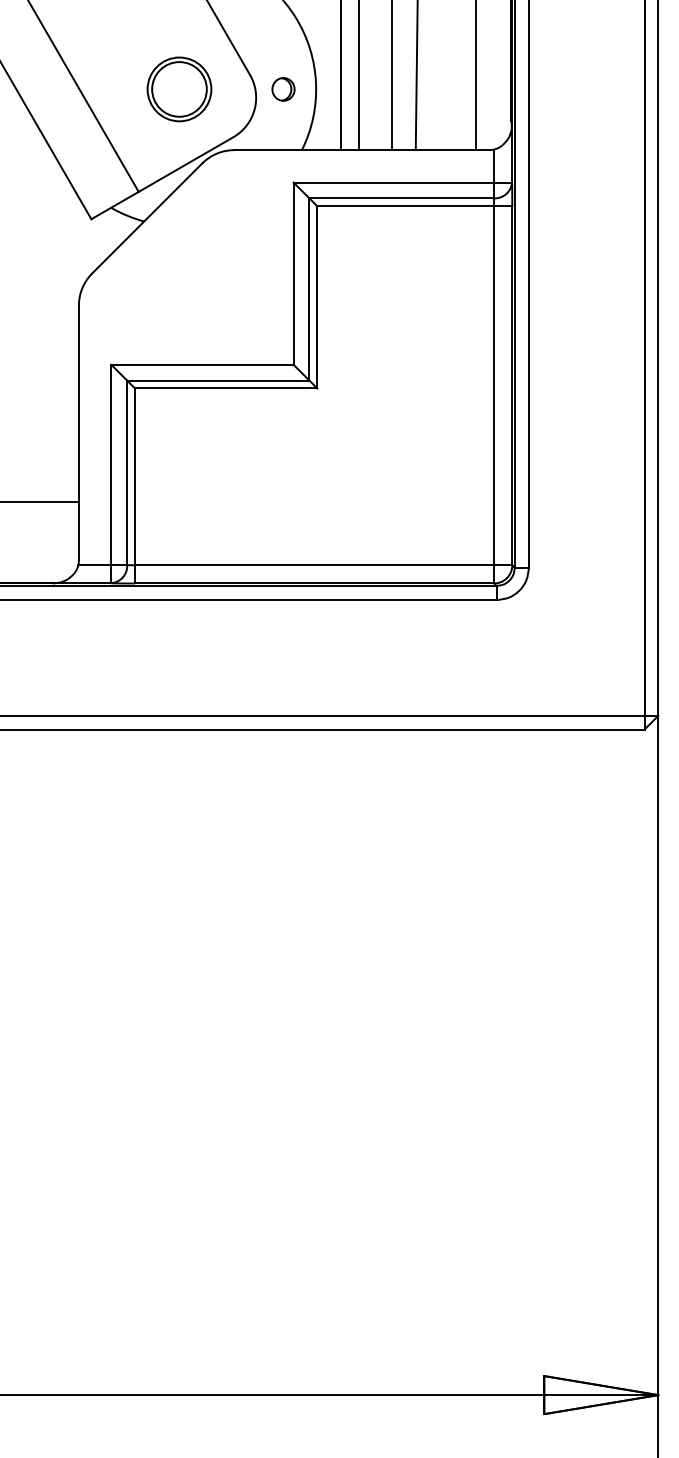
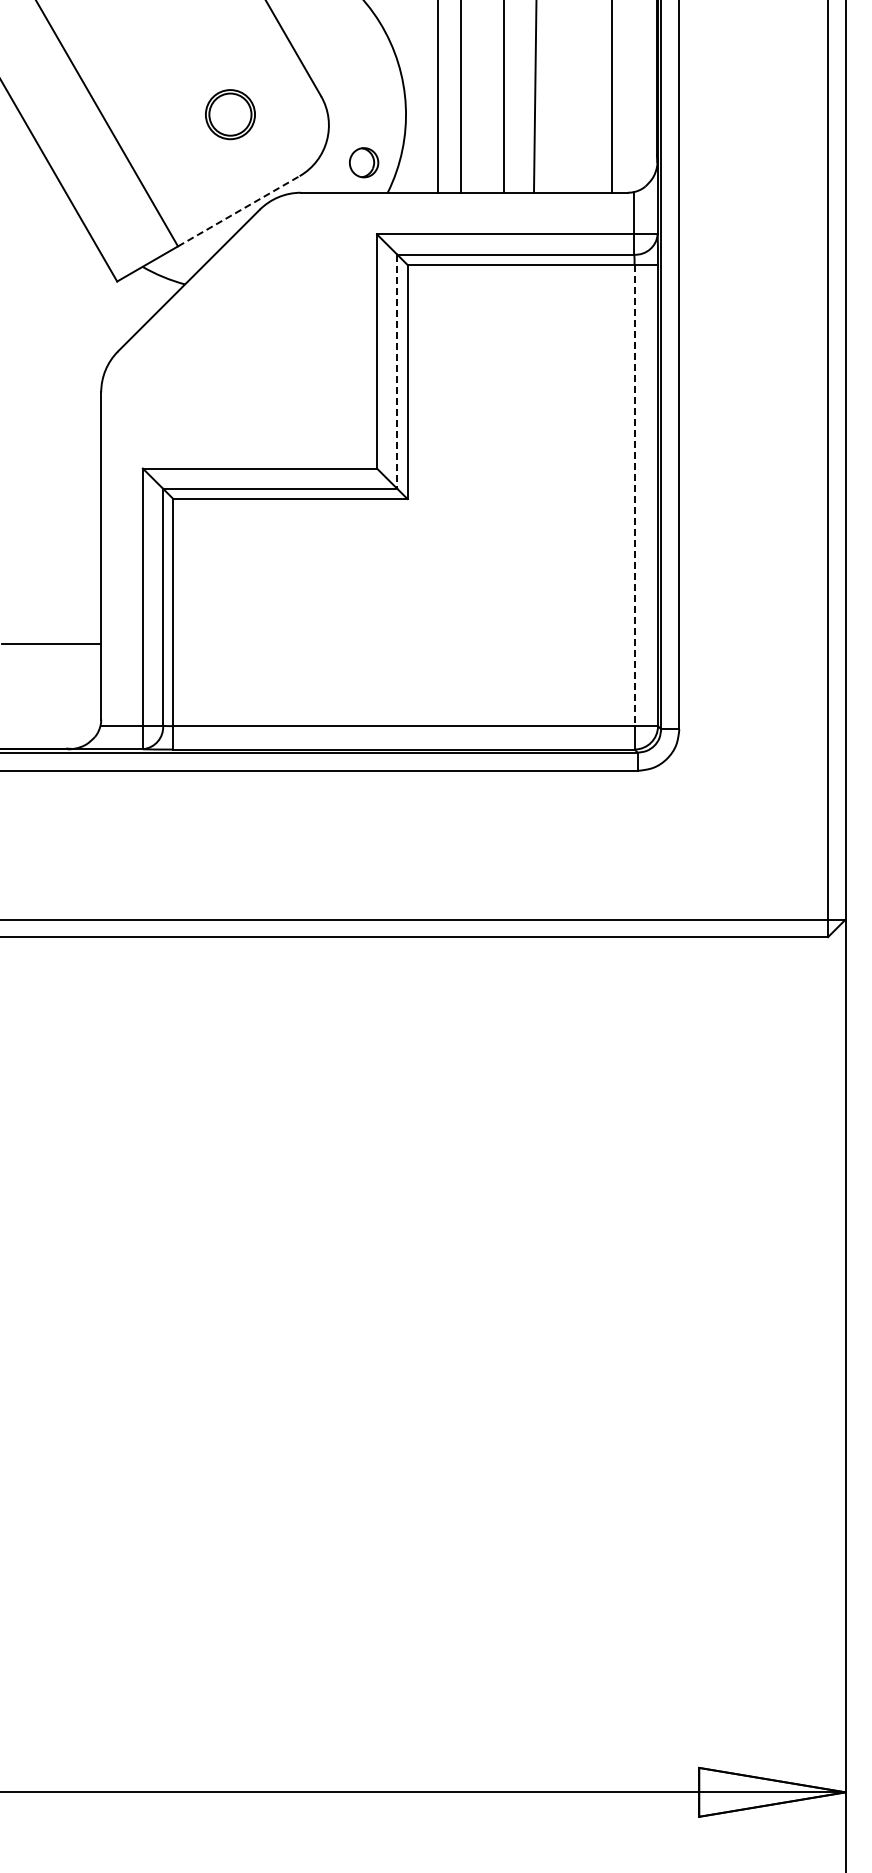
part: (179, 89) -> (230, 114), size x0.6
part: (283, 89) -> (363, 162), moved
line: (186, 164) -> (239, 211), solid -> dashed
line: (309, 290) -> (397, 372), solid -> dashed
line: (493, 385) -> (634, 495), solid -> dashed

